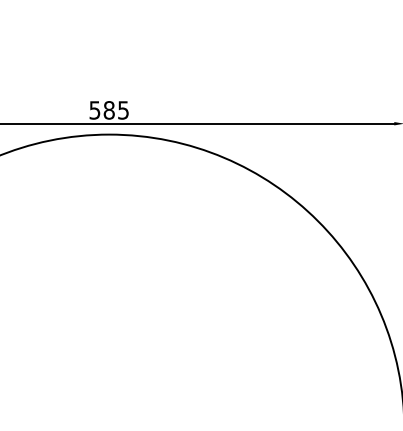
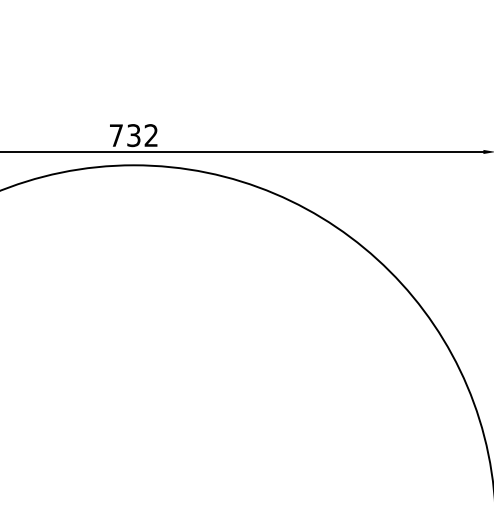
text: (108, 110) -> (132, 135), 585 -> 732

